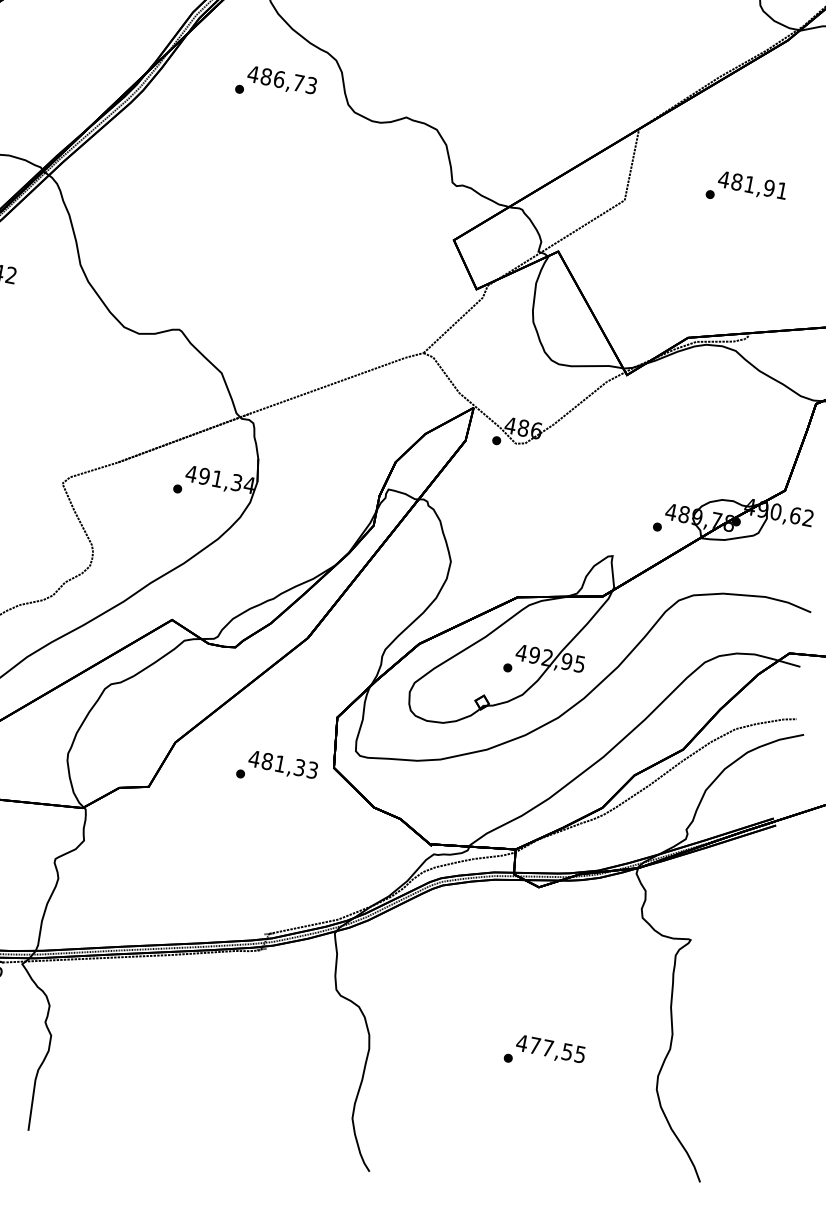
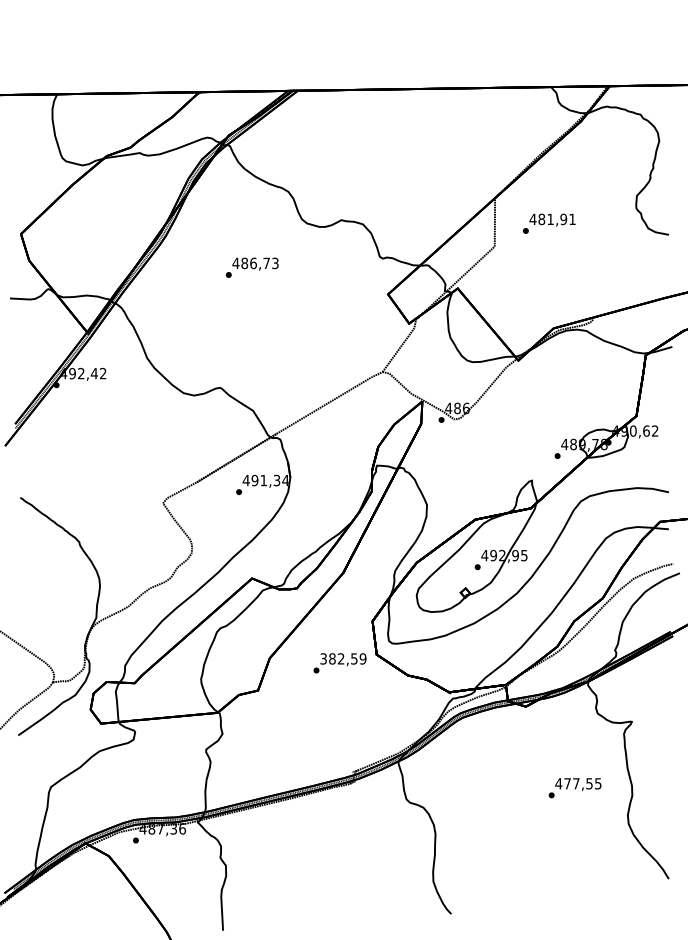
text: (275, 84) -> (251, 267), moved
text: (747, 190) -> (549, 223), moved
text: (283, 764) -> (343, 658), 481,33 -> 382,59
text: (543, 1054) -> (574, 788), moved

